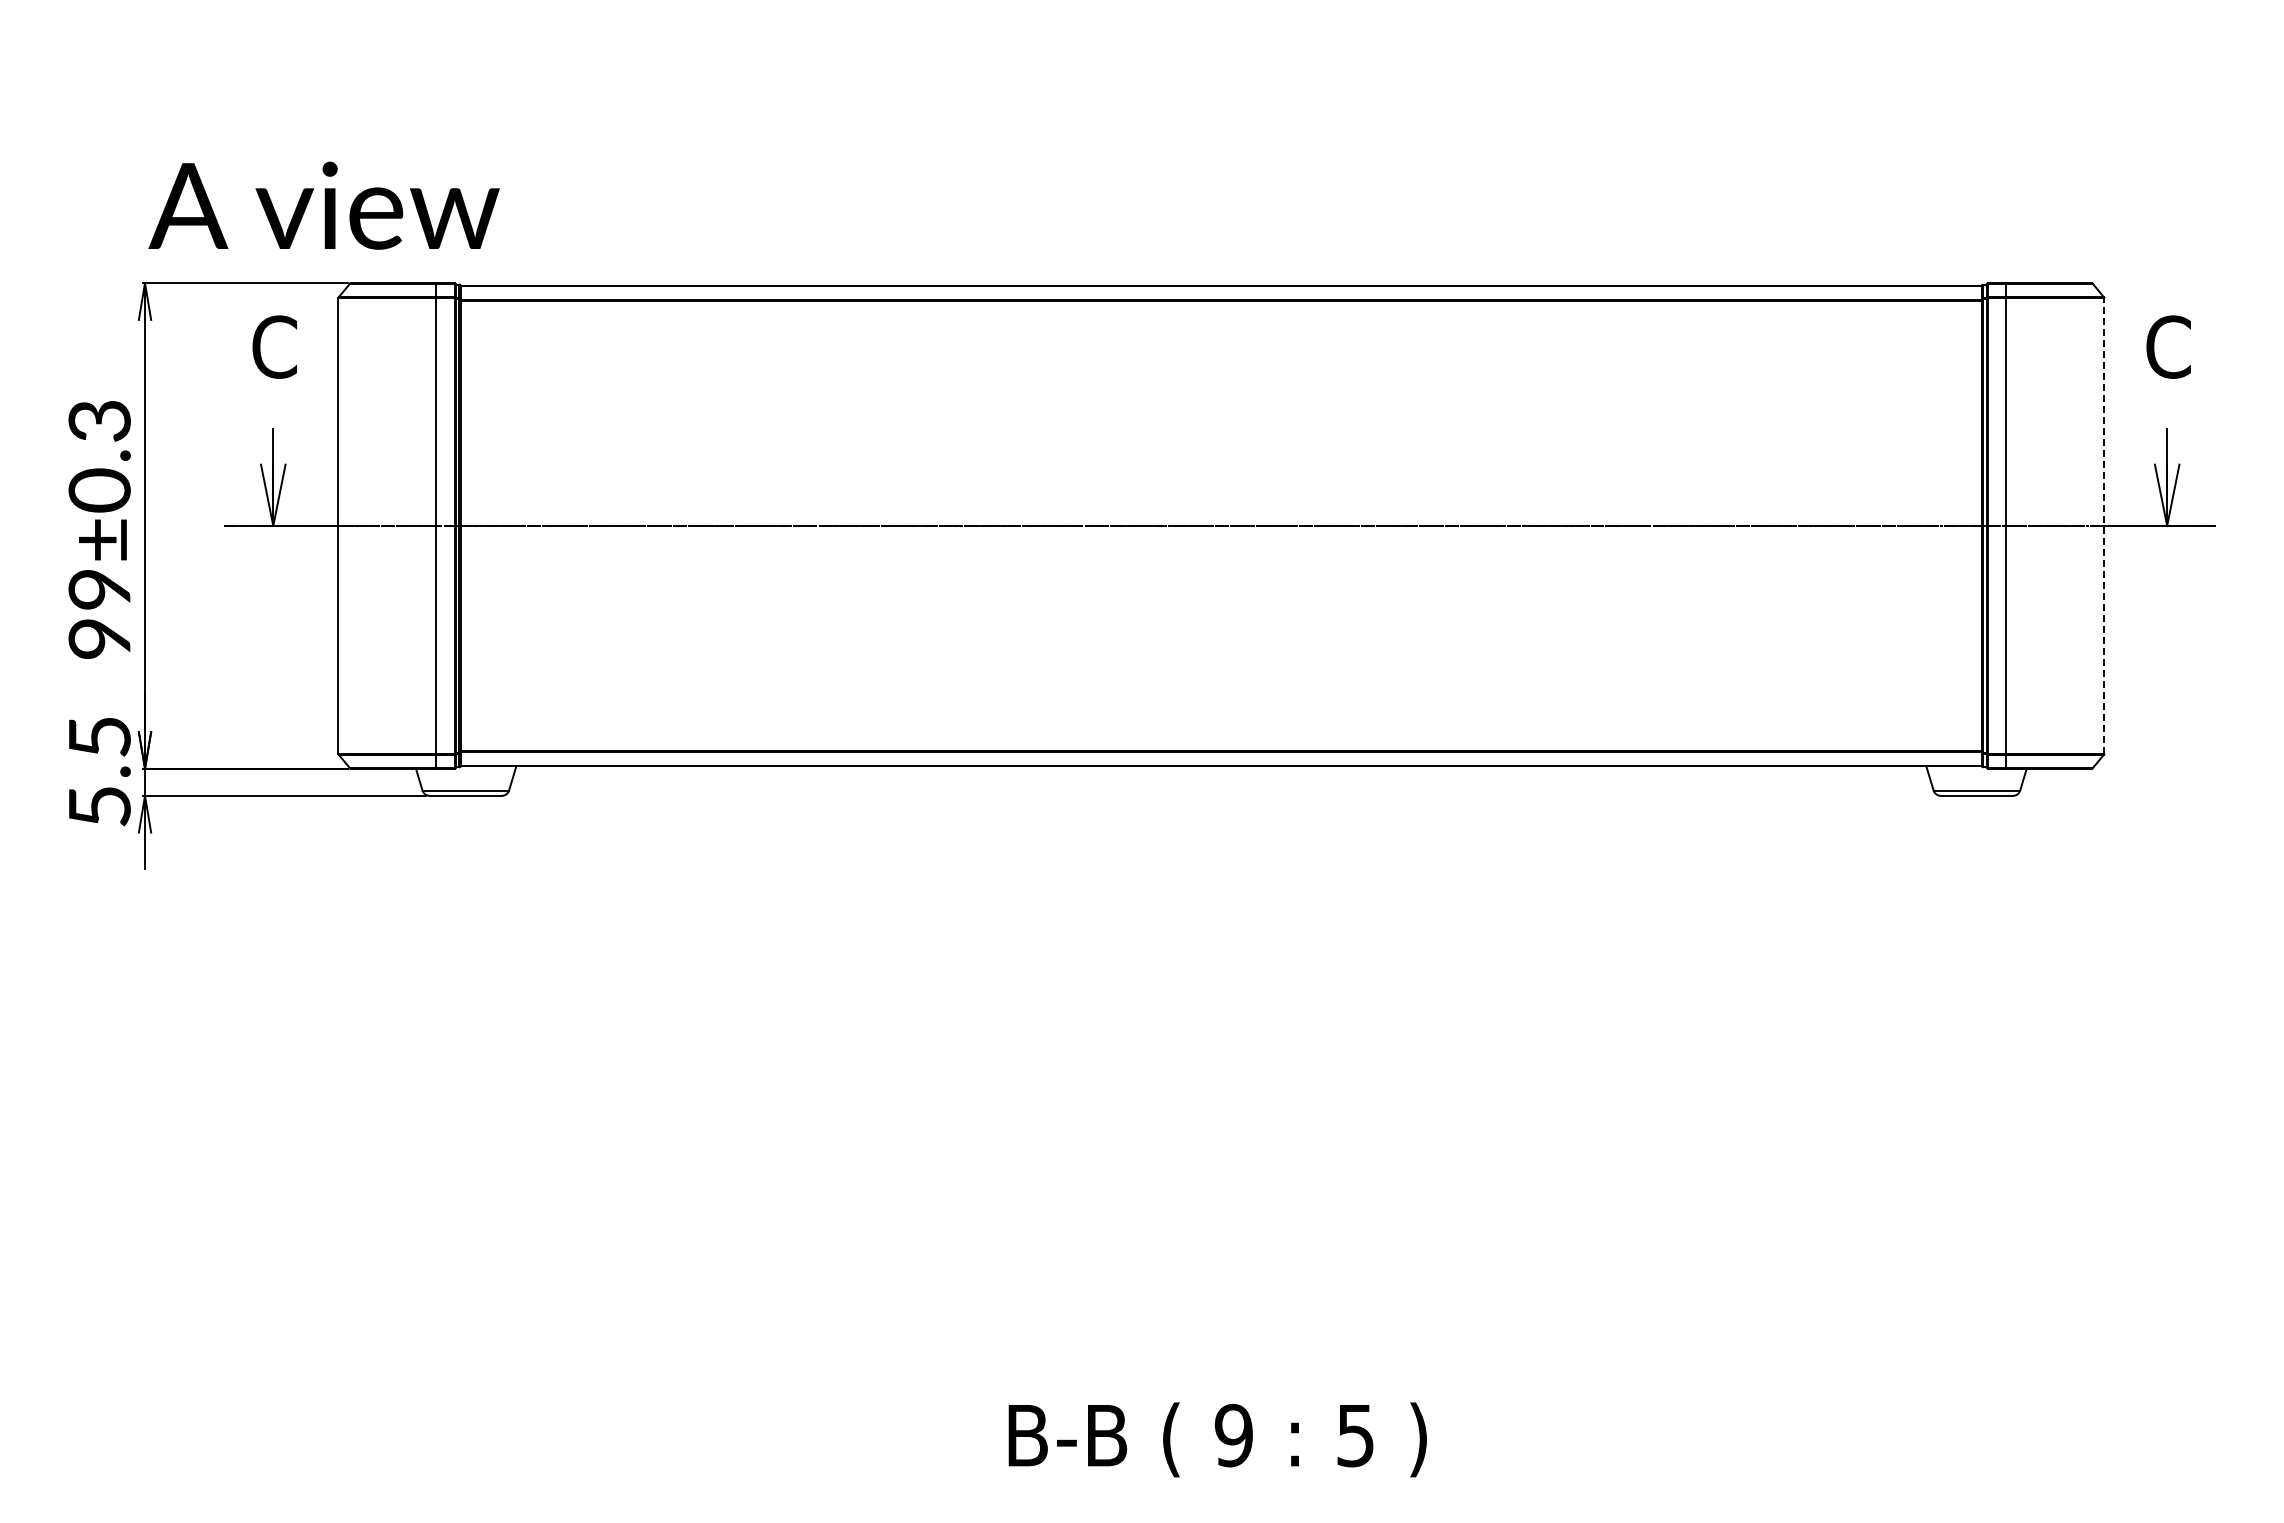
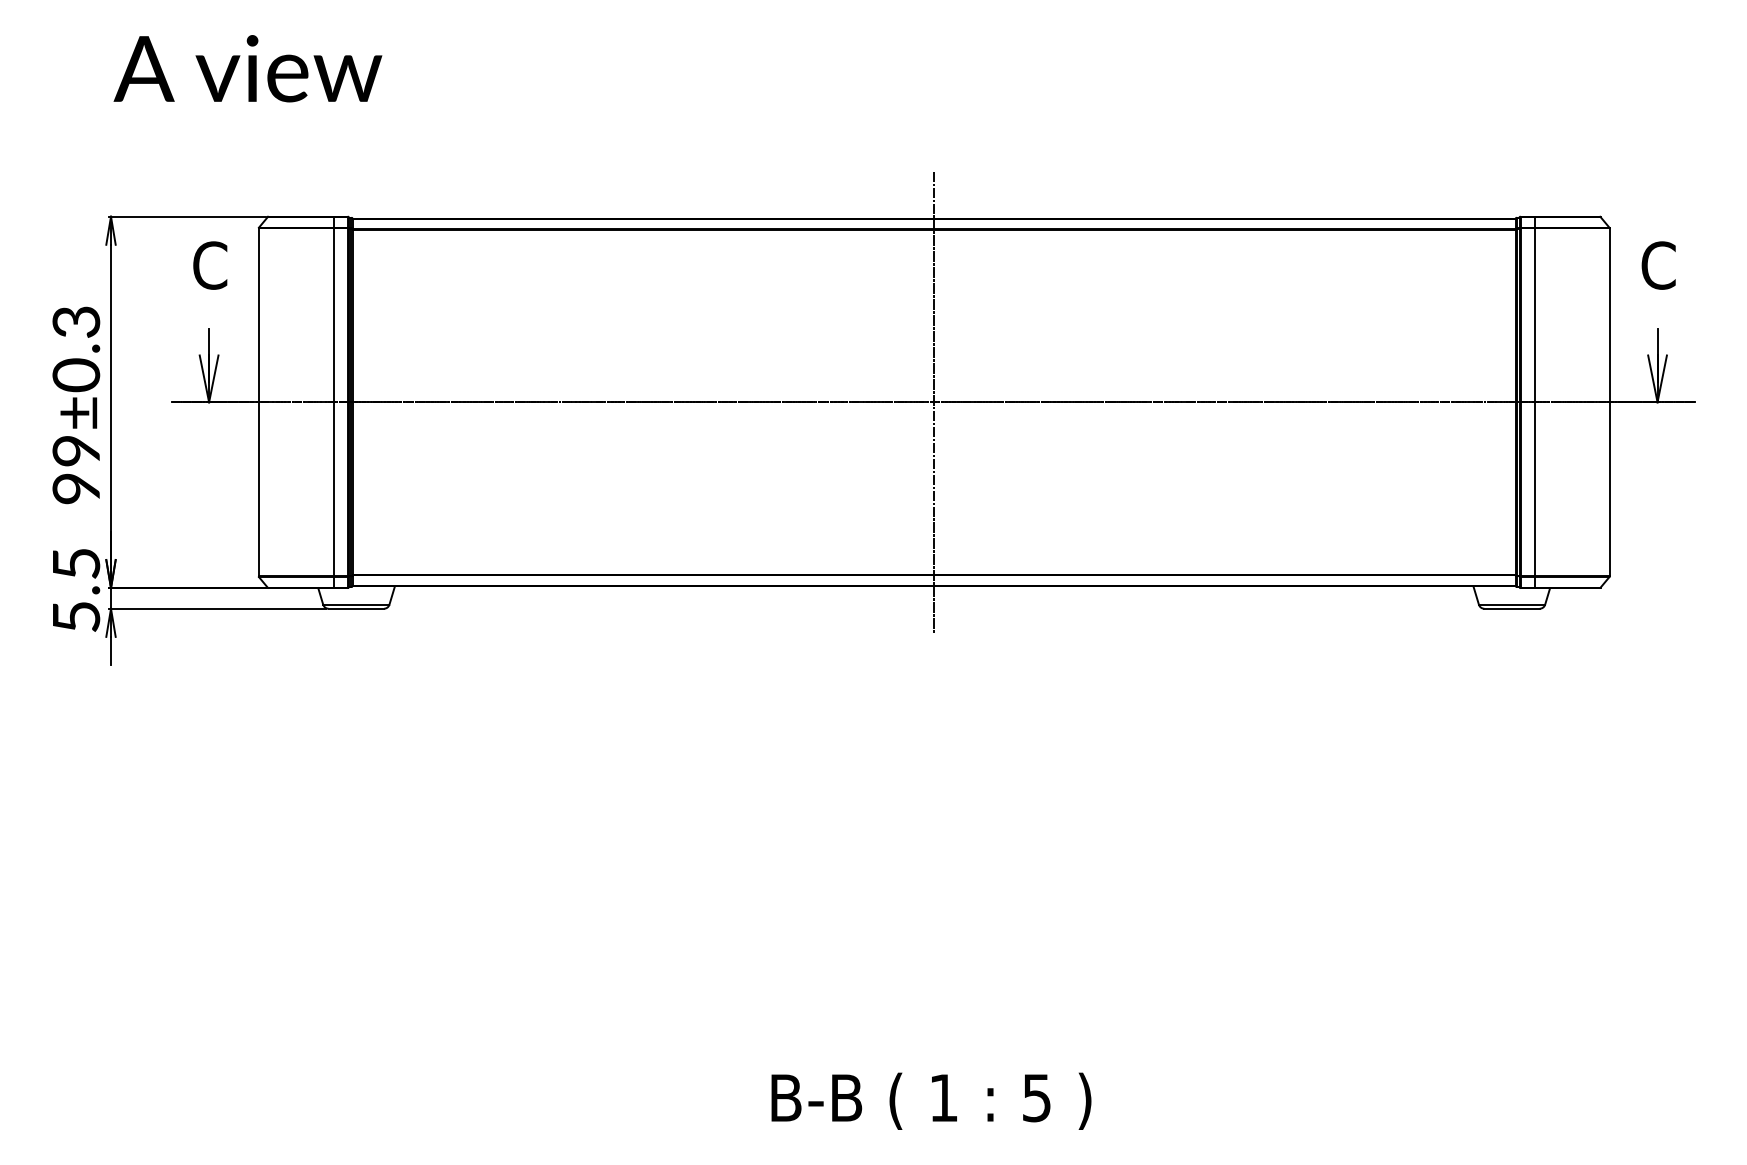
text: (323, 205) -> (247, 68), moved
line: (1221, 525) -> (934, 402), added
line: (2104, 525) -> (1609, 402), dashed -> solid
text: (1233, 1435) -> (943, 1097), 9 -> 1

